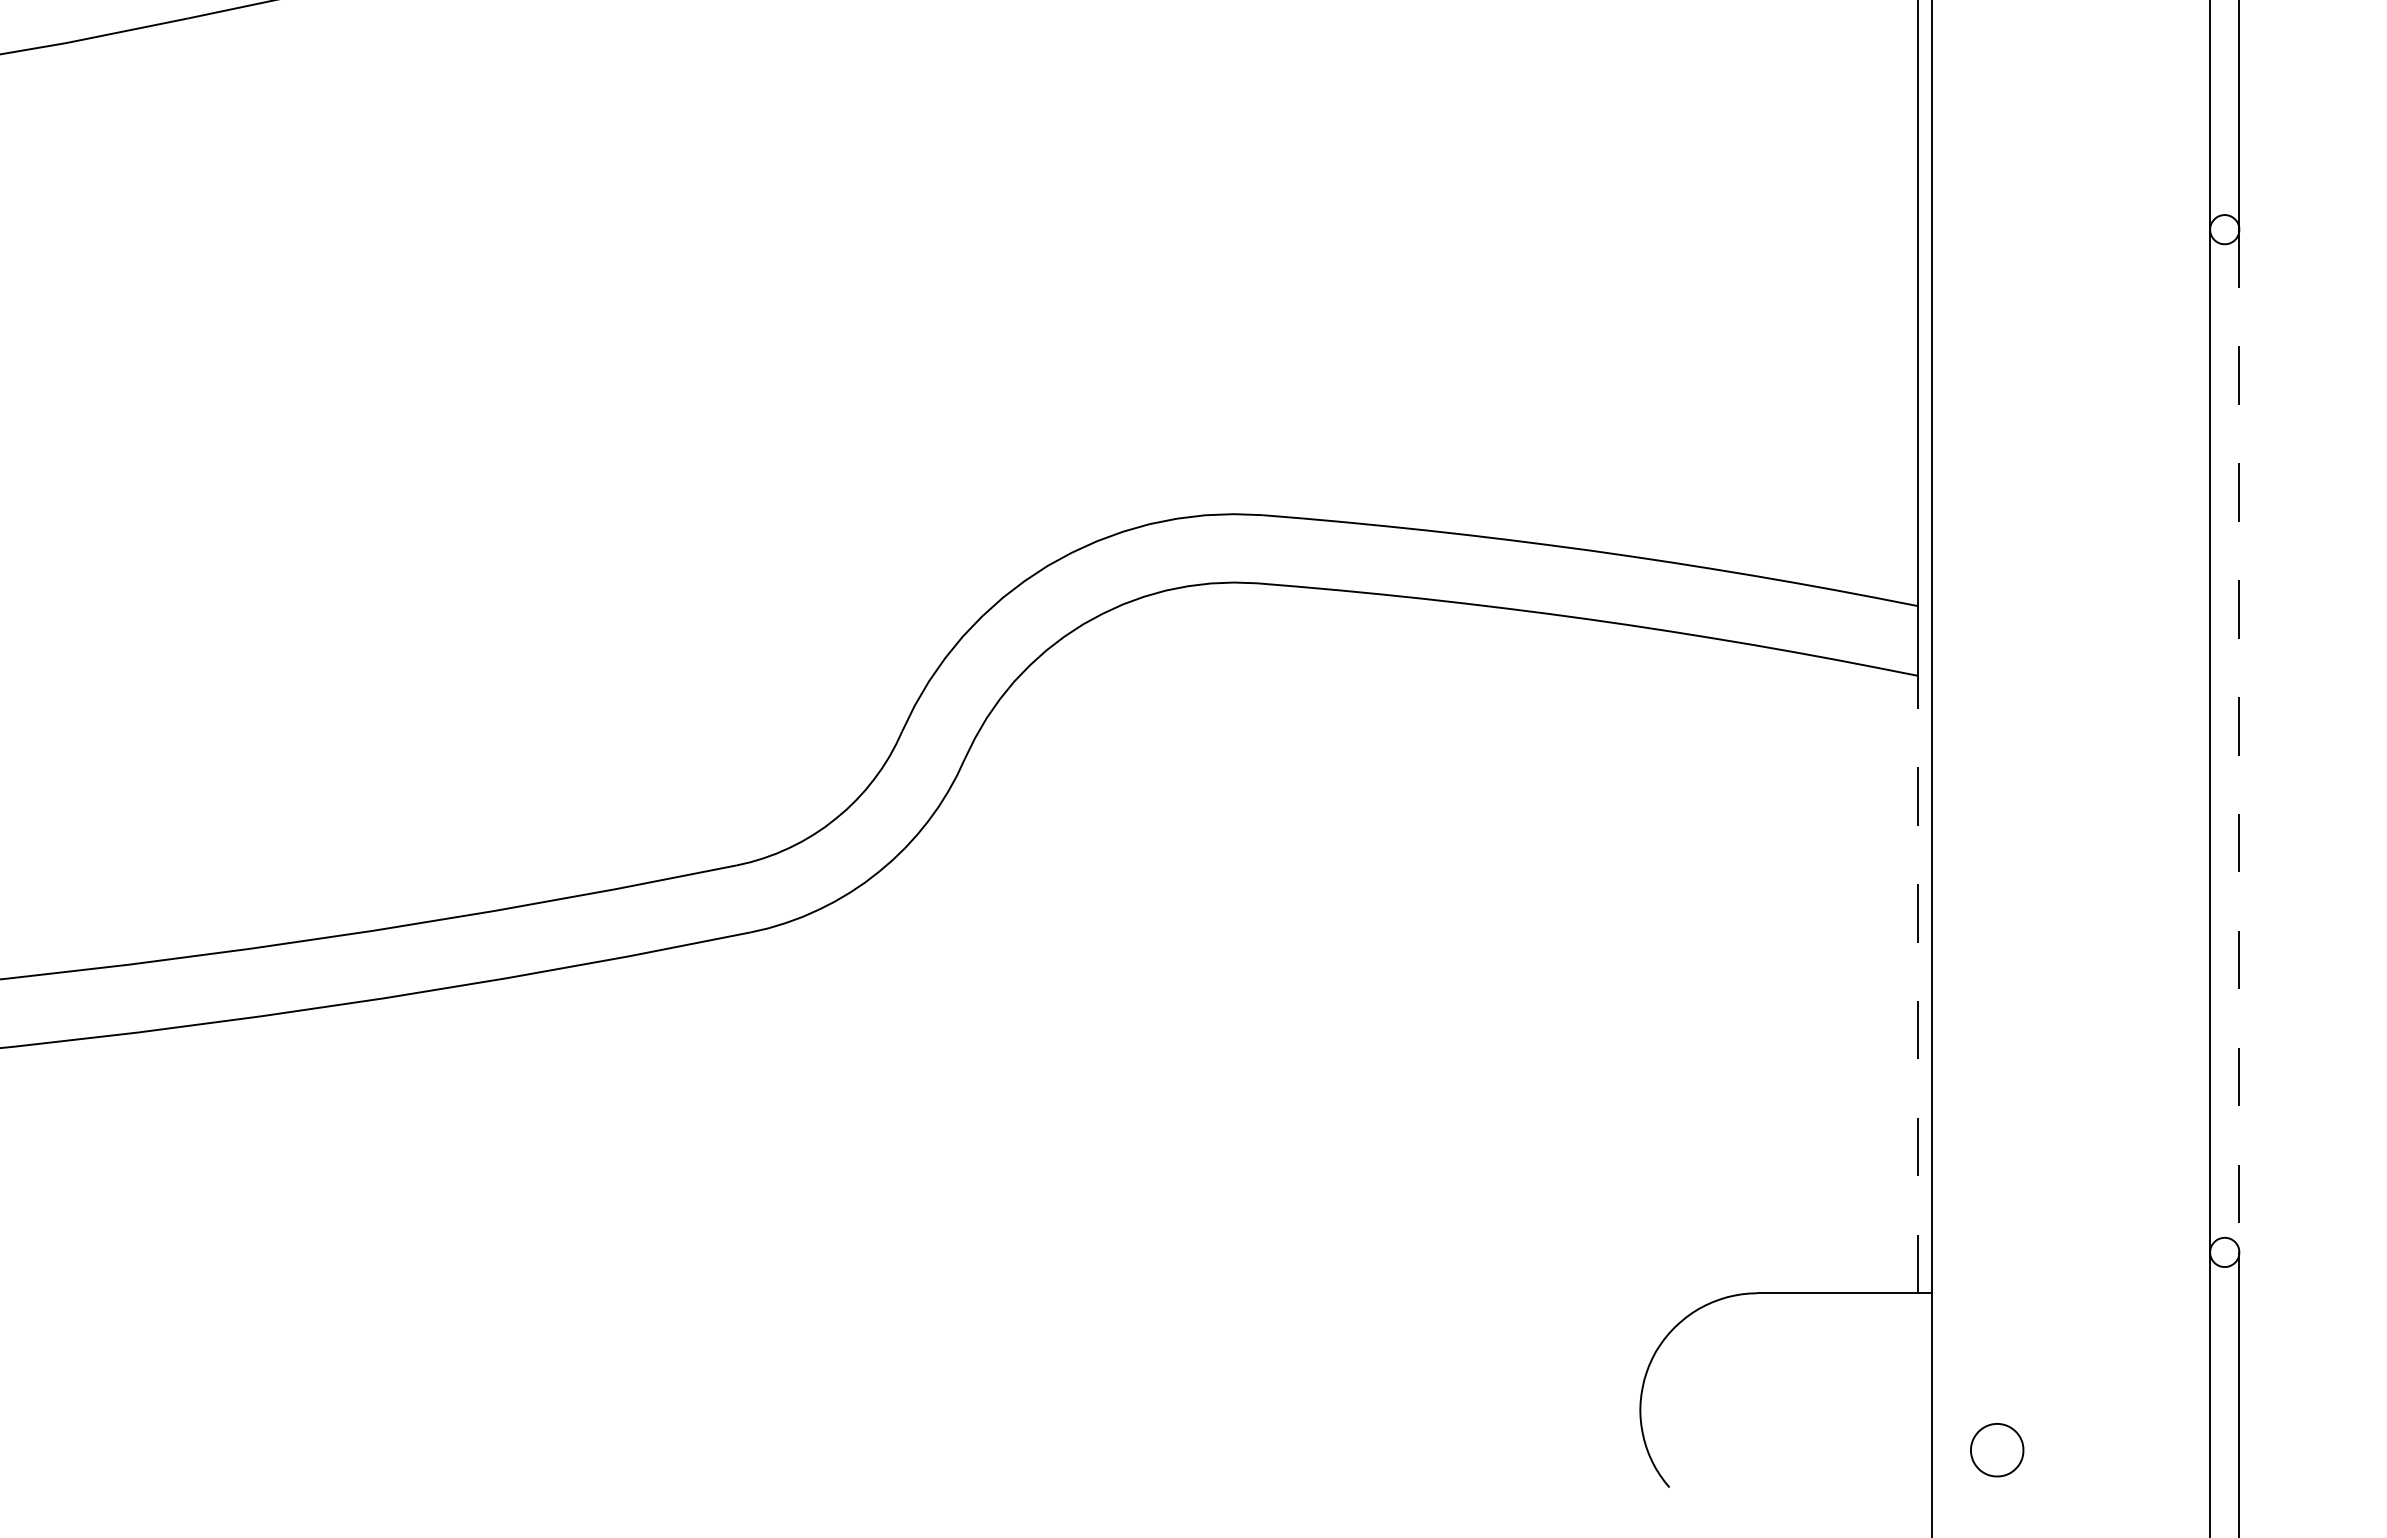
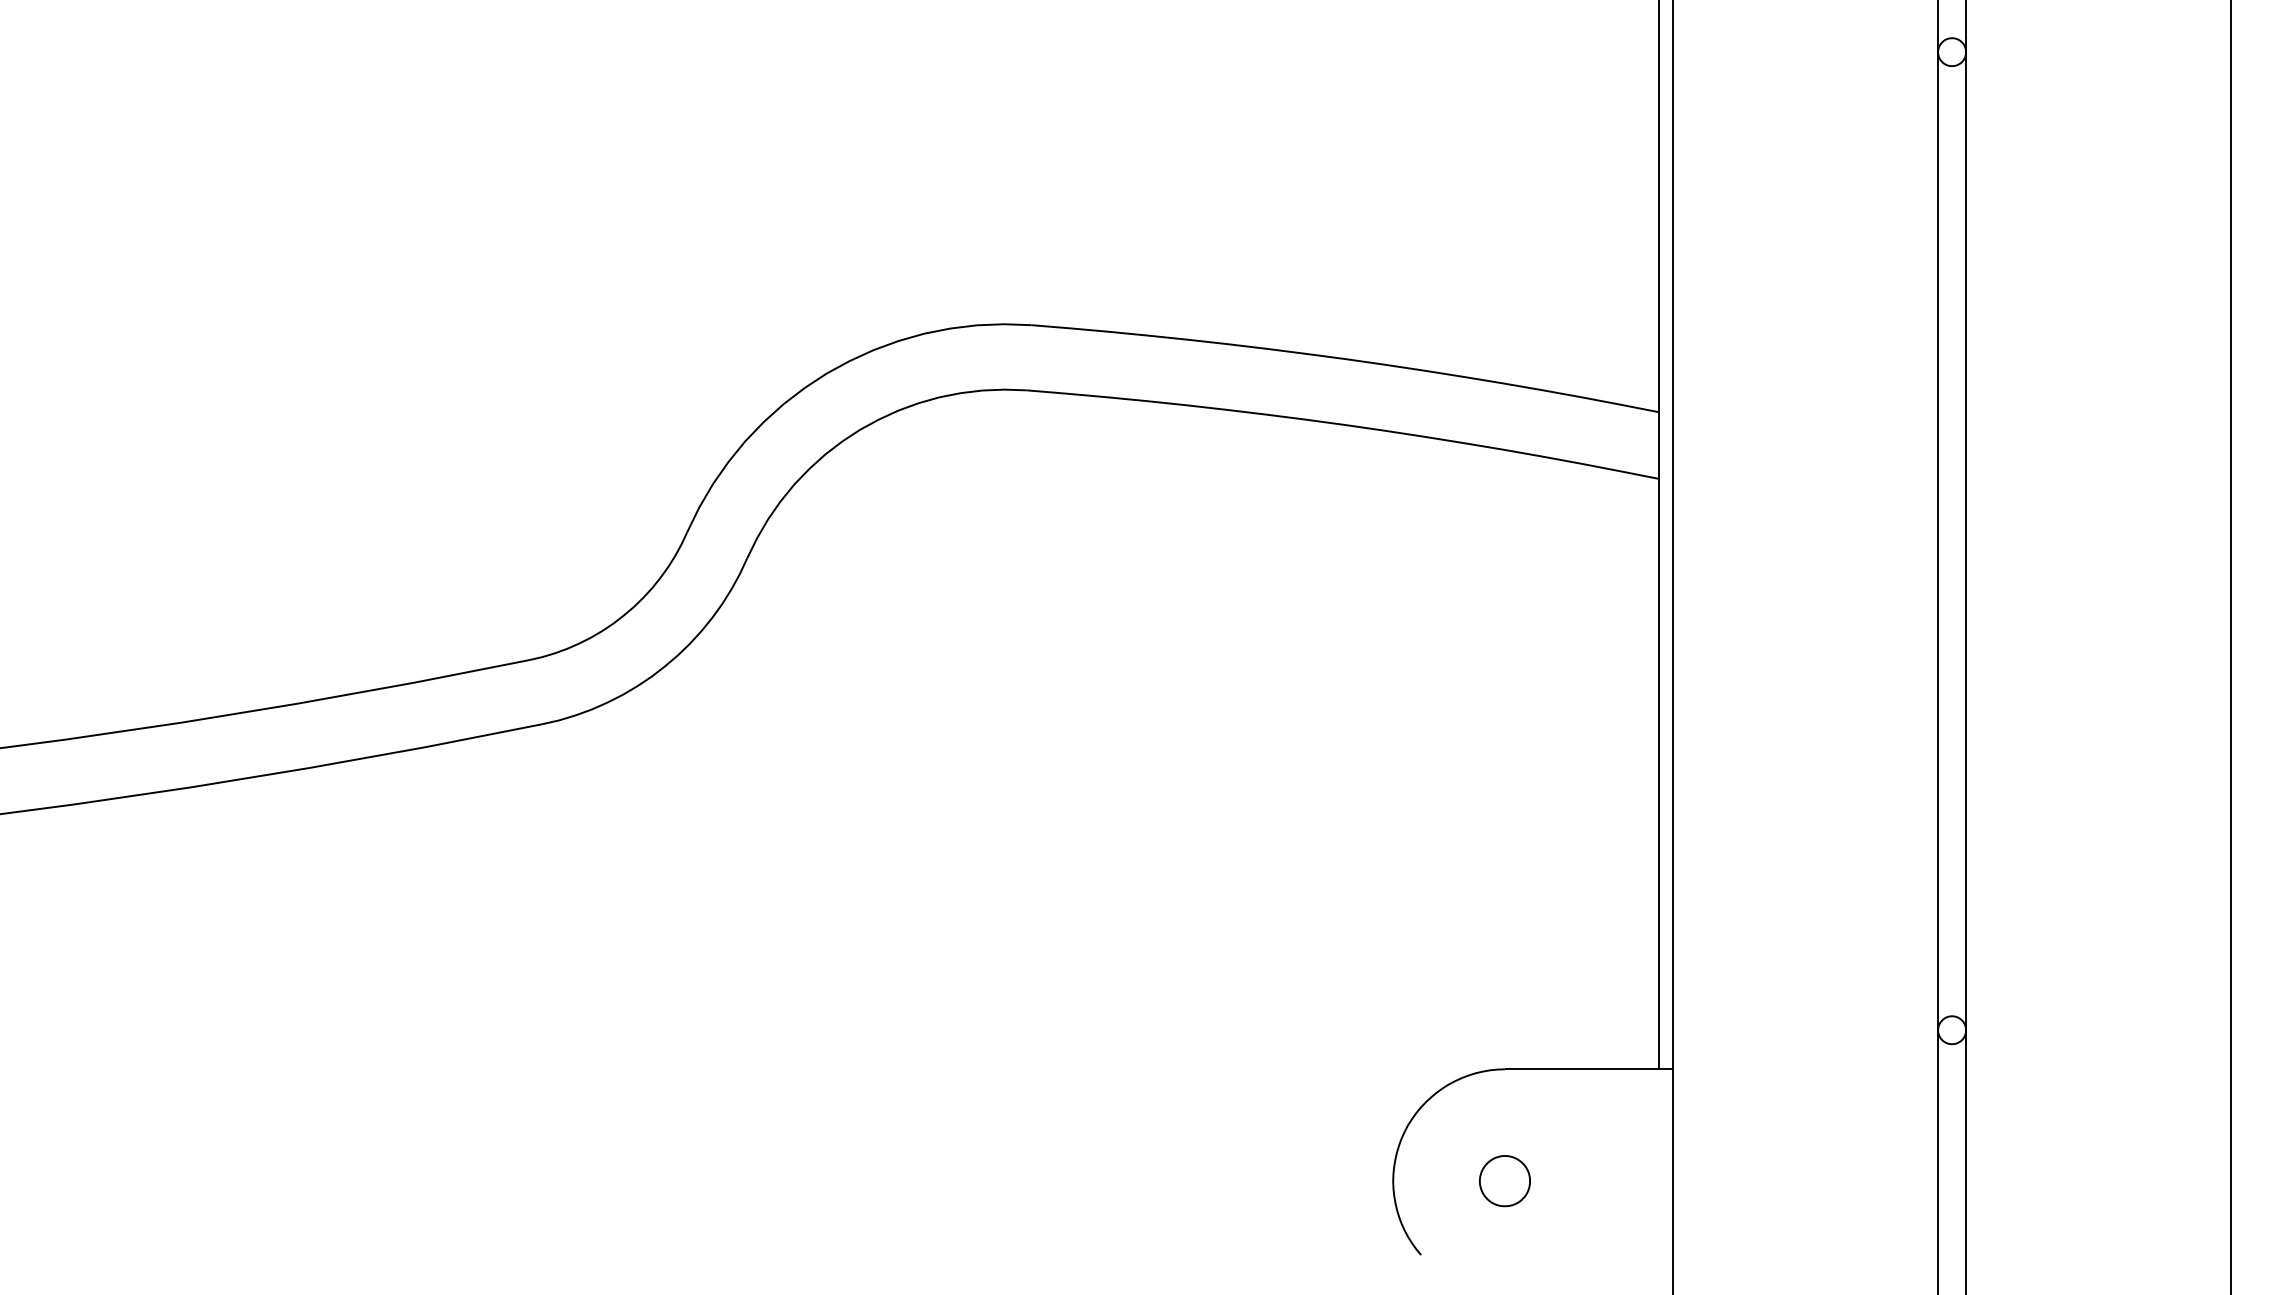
line: (2239, 741) -> (1966, 541), dashed -> solid
line: (1917, 984) -> (1658, 774), dashed -> solid
part: (1997, 1450) -> (1505, 1181), moved

